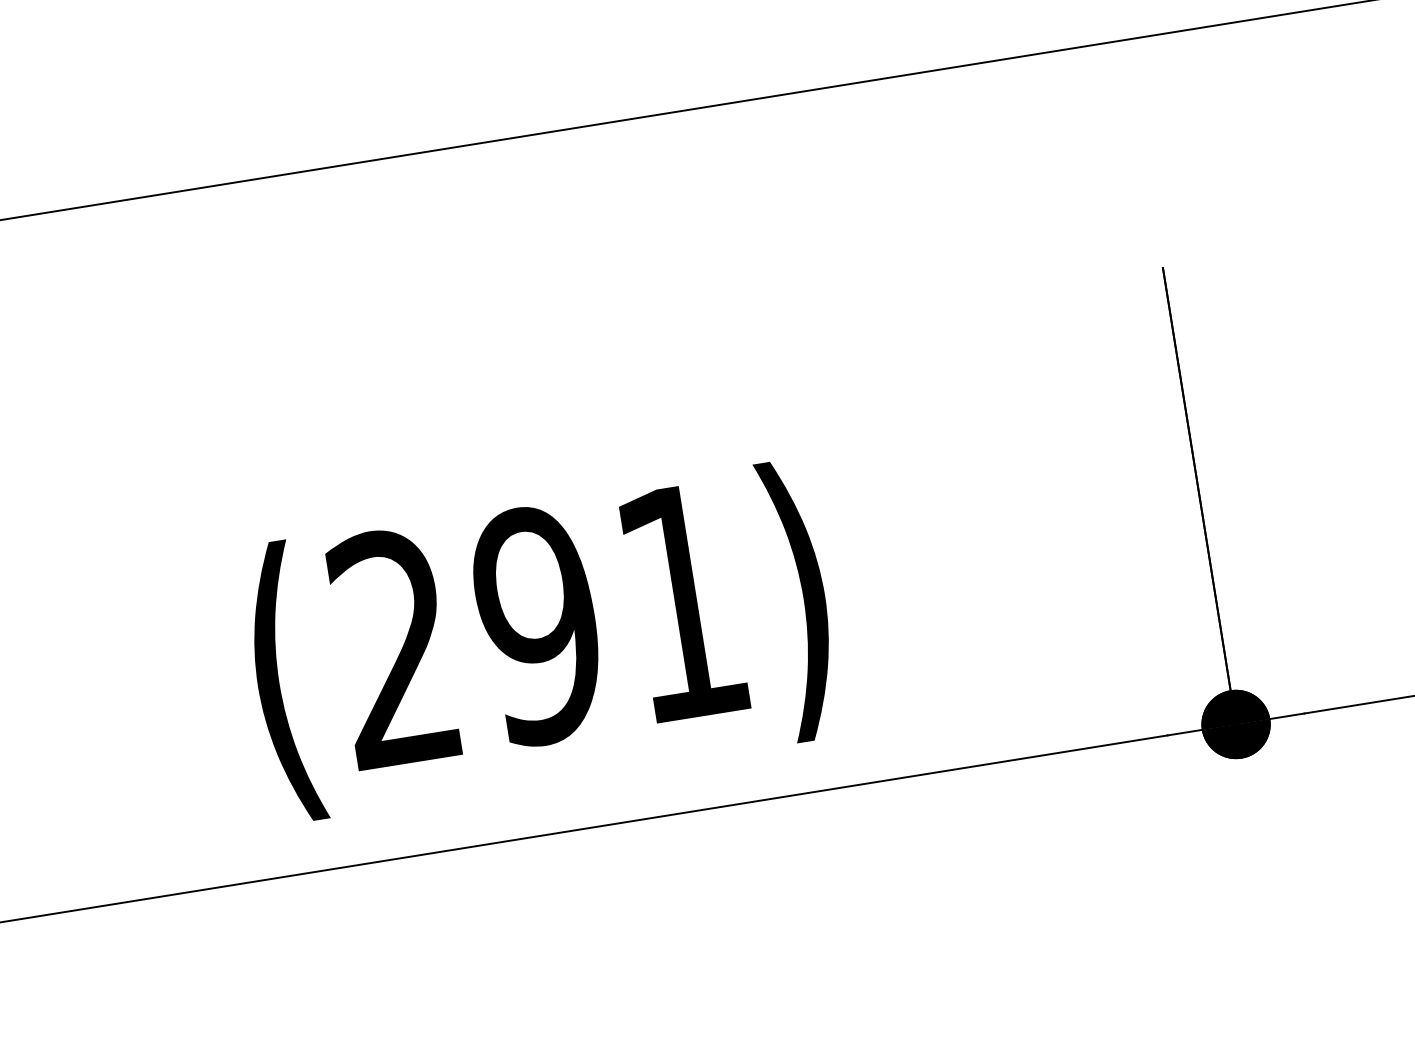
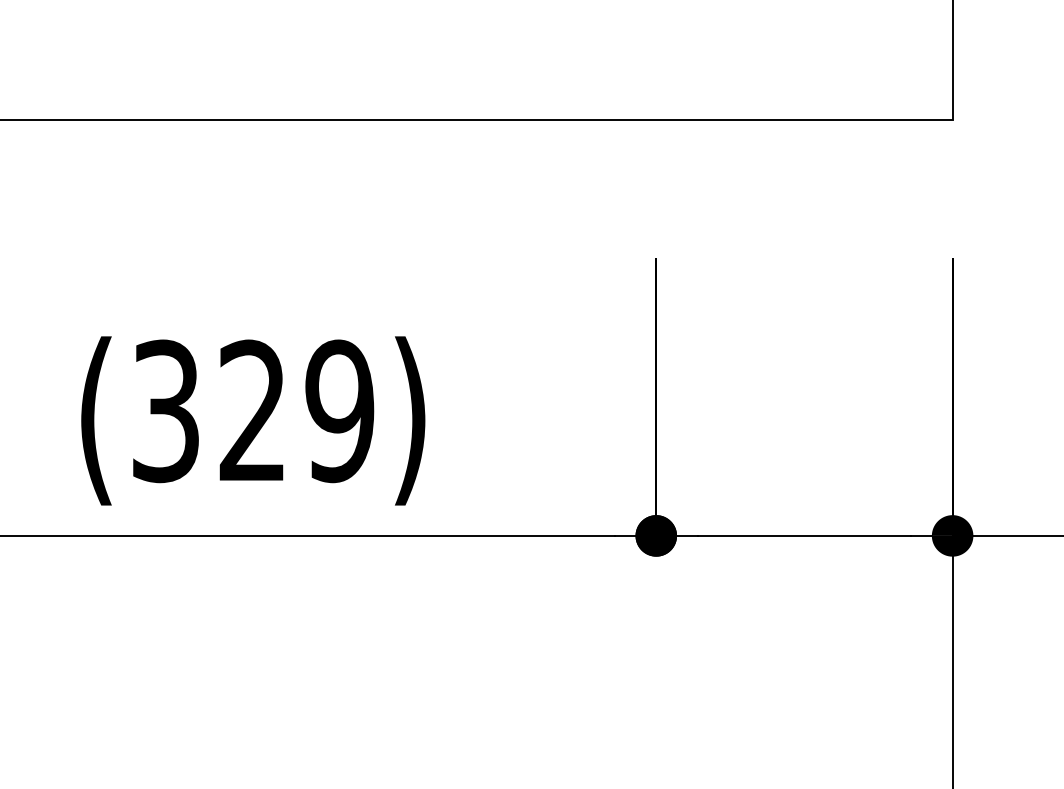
text: (539, 625) -> (253, 411), (291) -> (329)

